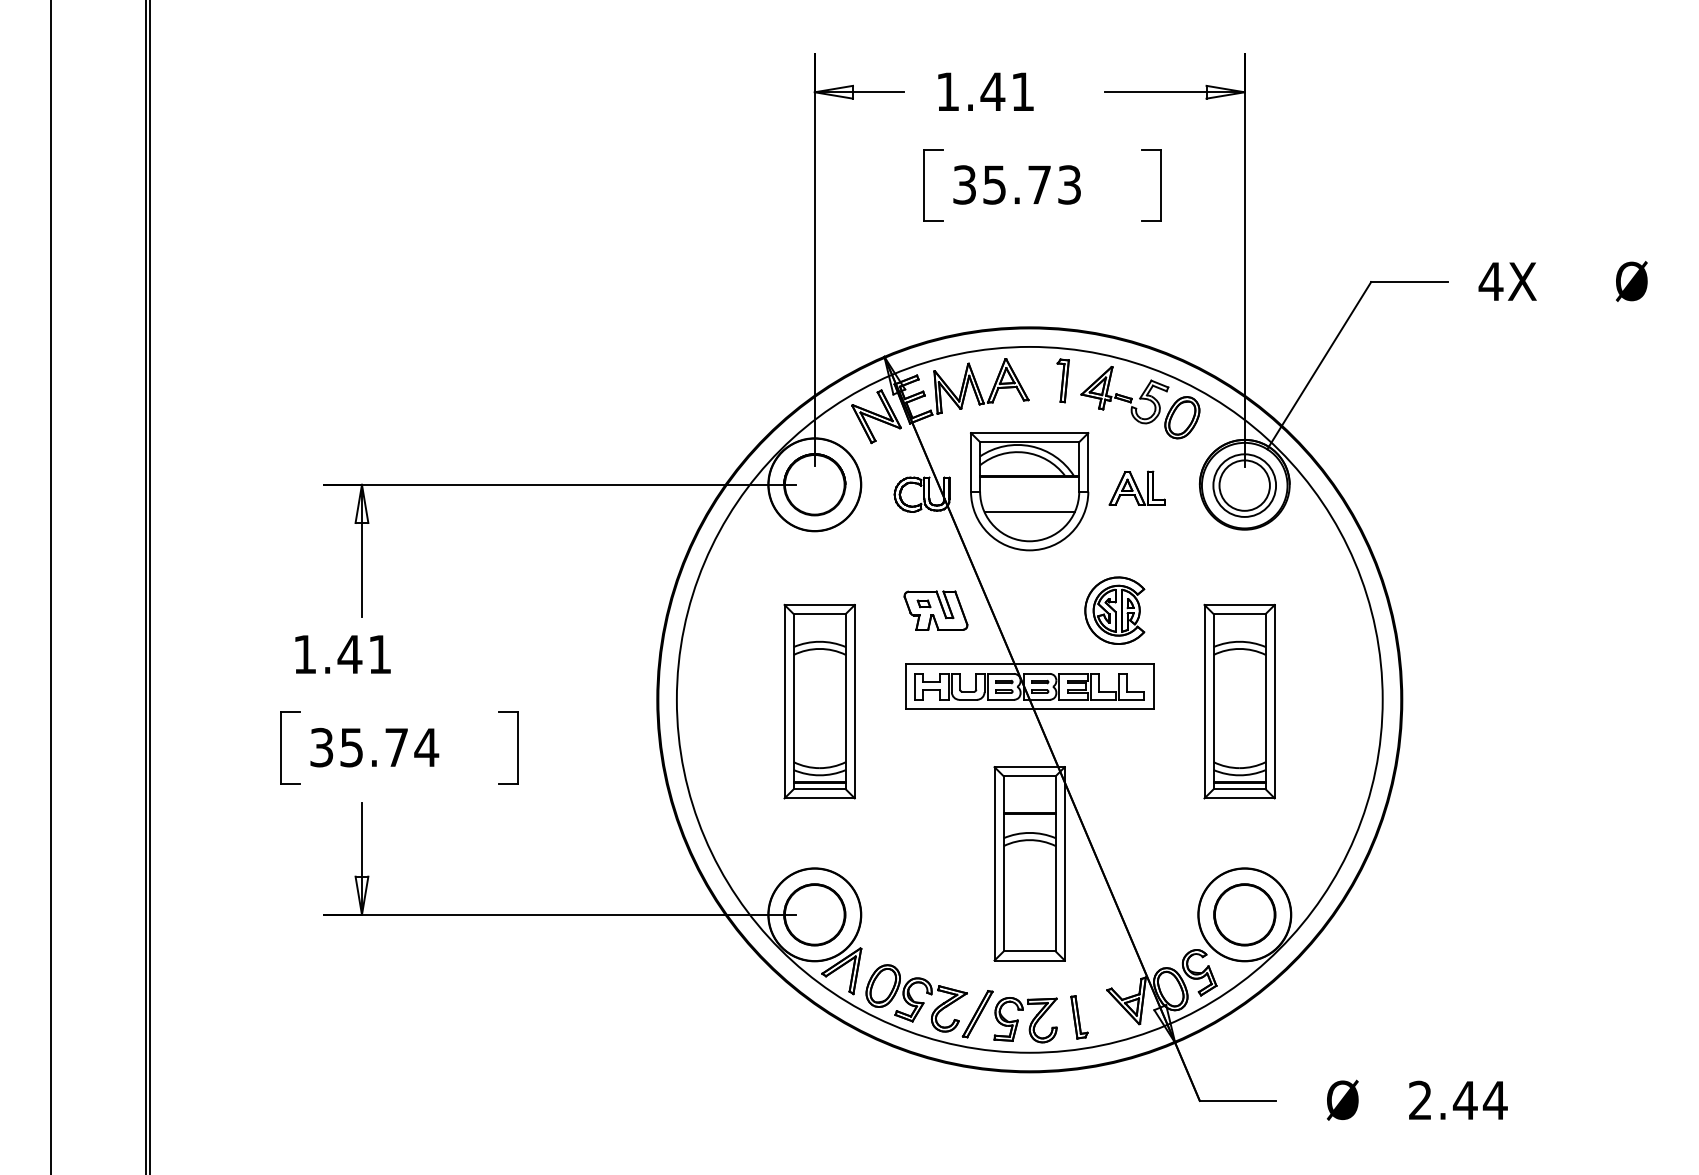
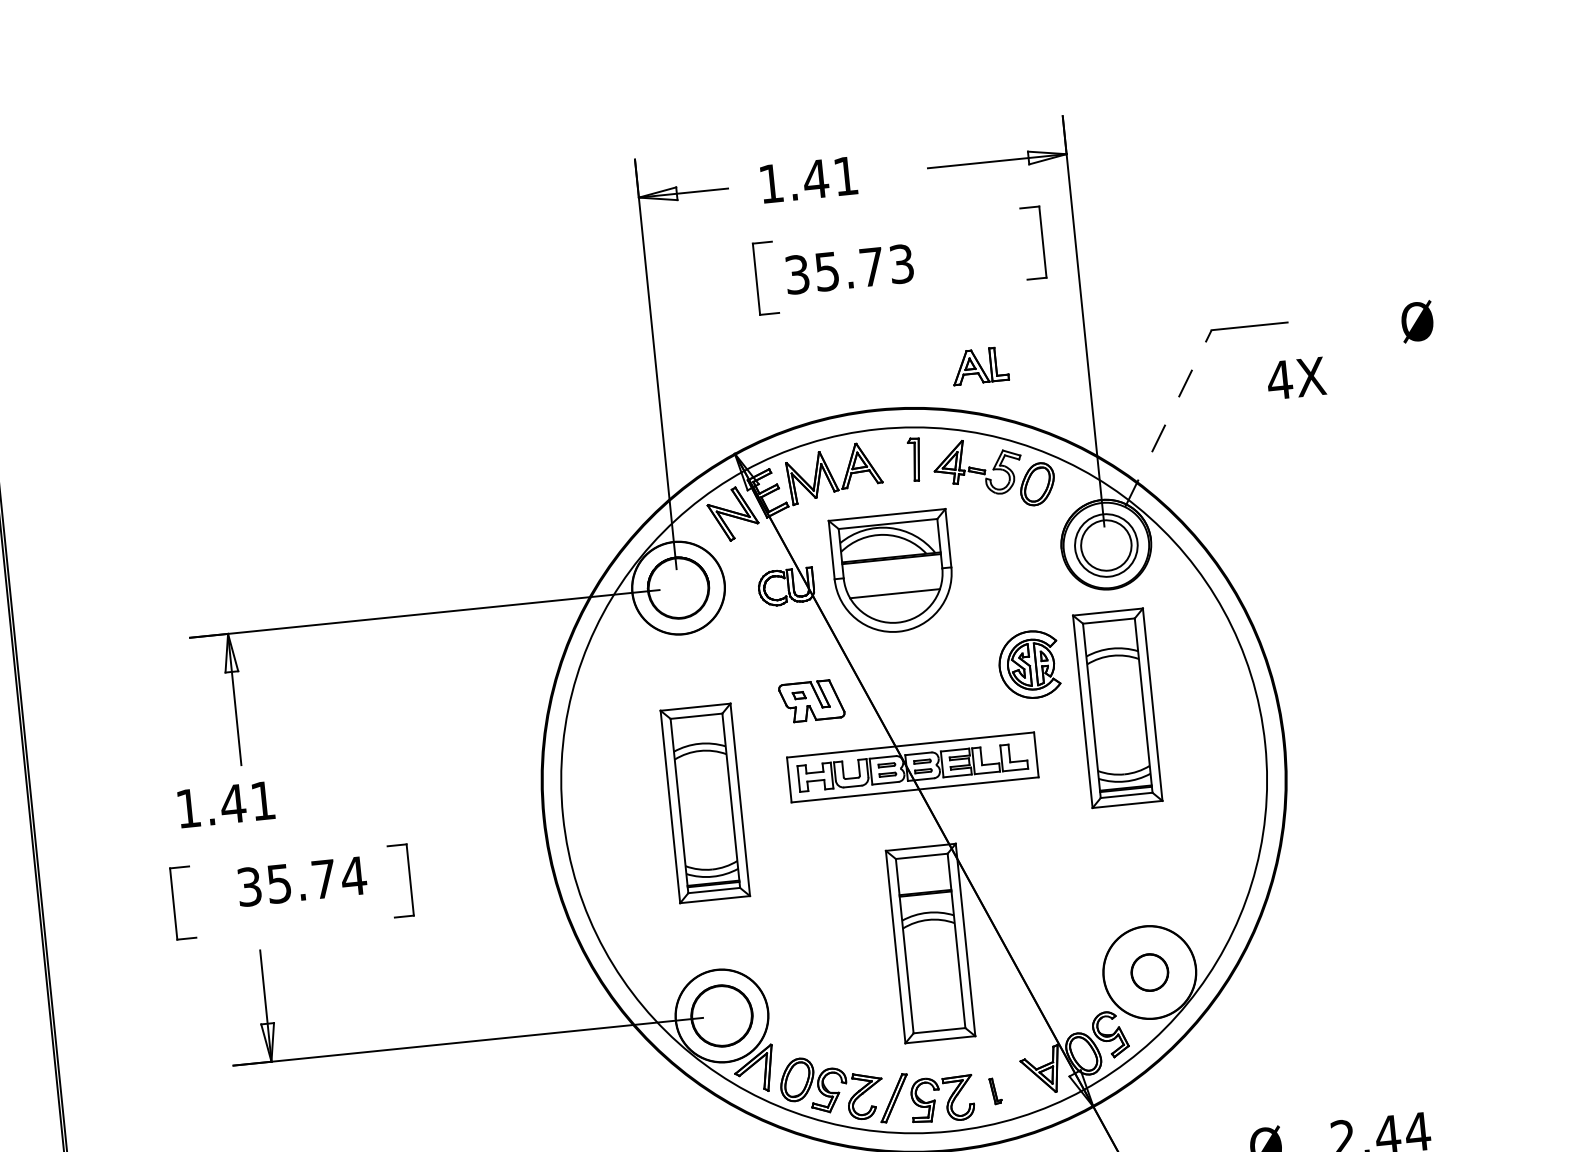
part: (1160, 185) -> (1042, 242), moved
text: (1507, 281) -> (1296, 378), moved
text: (1631, 281) -> (1417, 321), moved
line: (1319, 365) -> (1168, 418), solid -> dashed
part: (1136, 487) -> (979, 365), moved
part: (1114, 610) -> (1028, 664), moved
part: (1239, 701) -> (1117, 708), moved
text: (374, 747) -> (301, 881), moved
circle: (1244, 914) -> (1149, 972), size x0.6
part: (1079, 1017) -> (995, 1091), size x0.6

